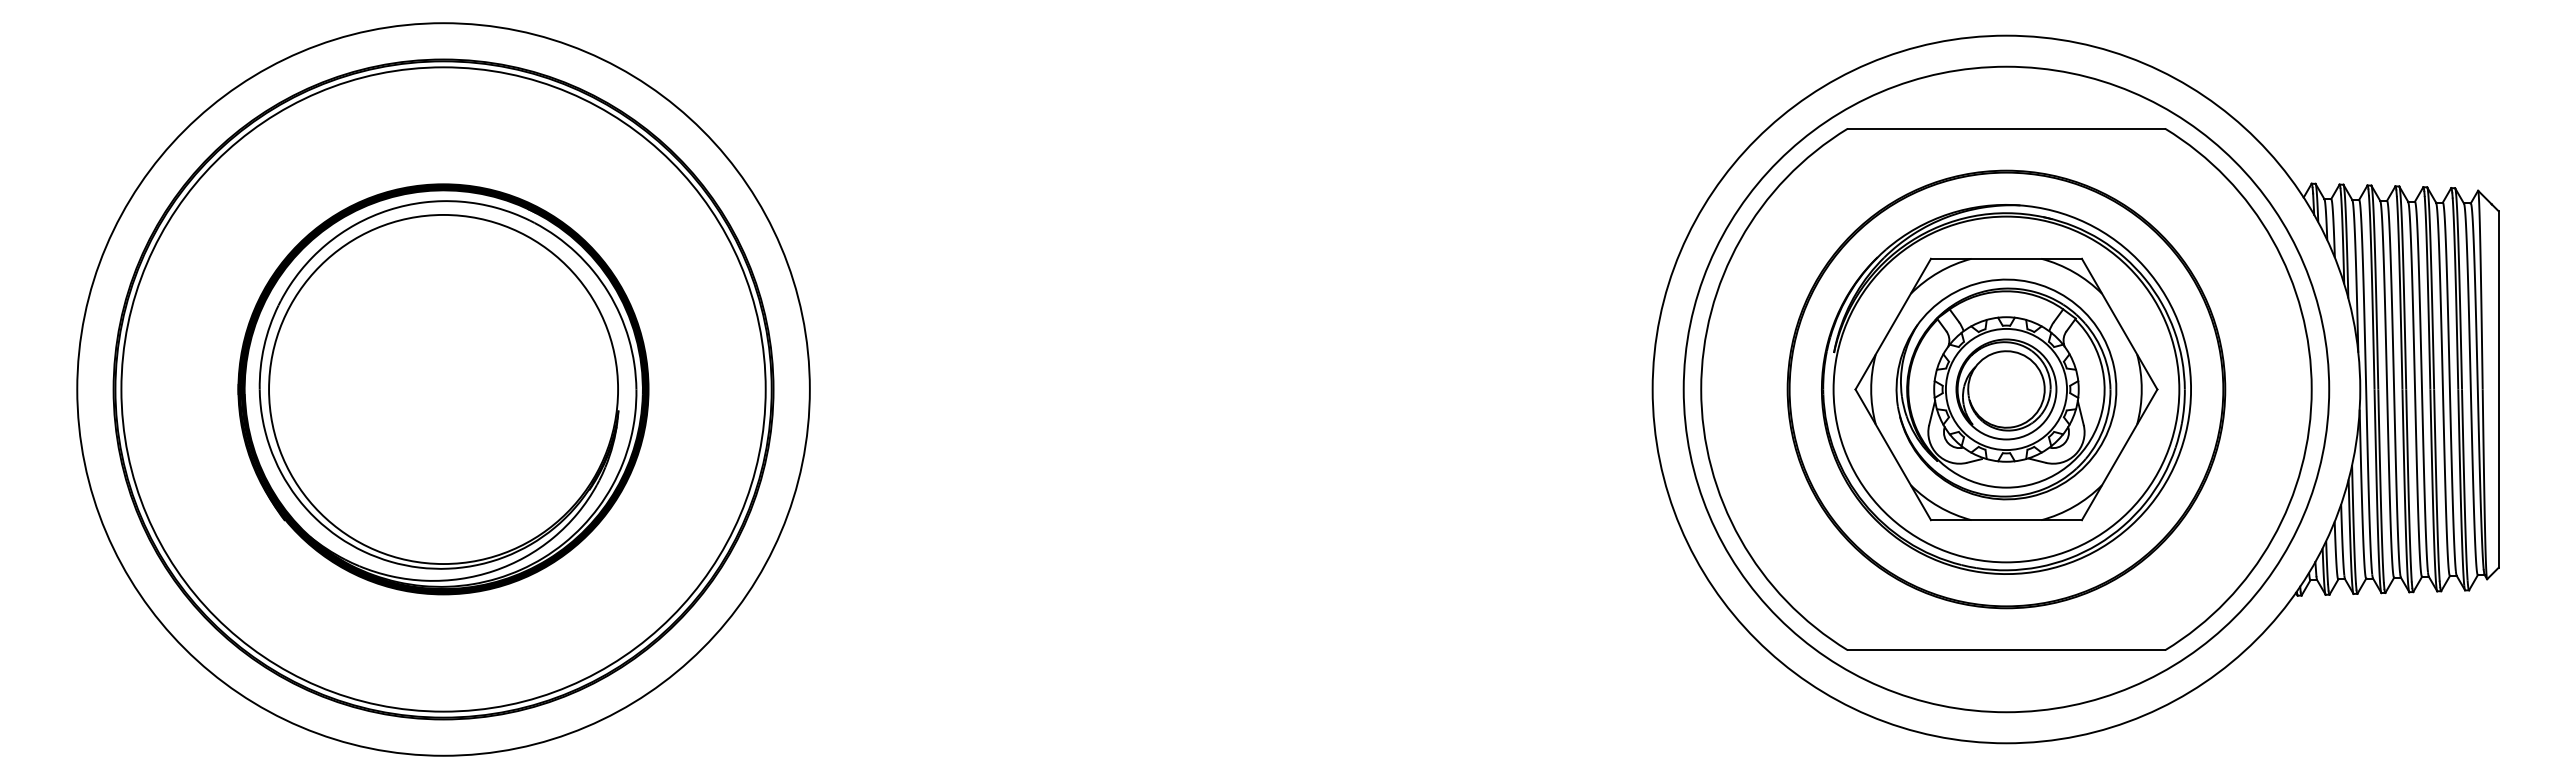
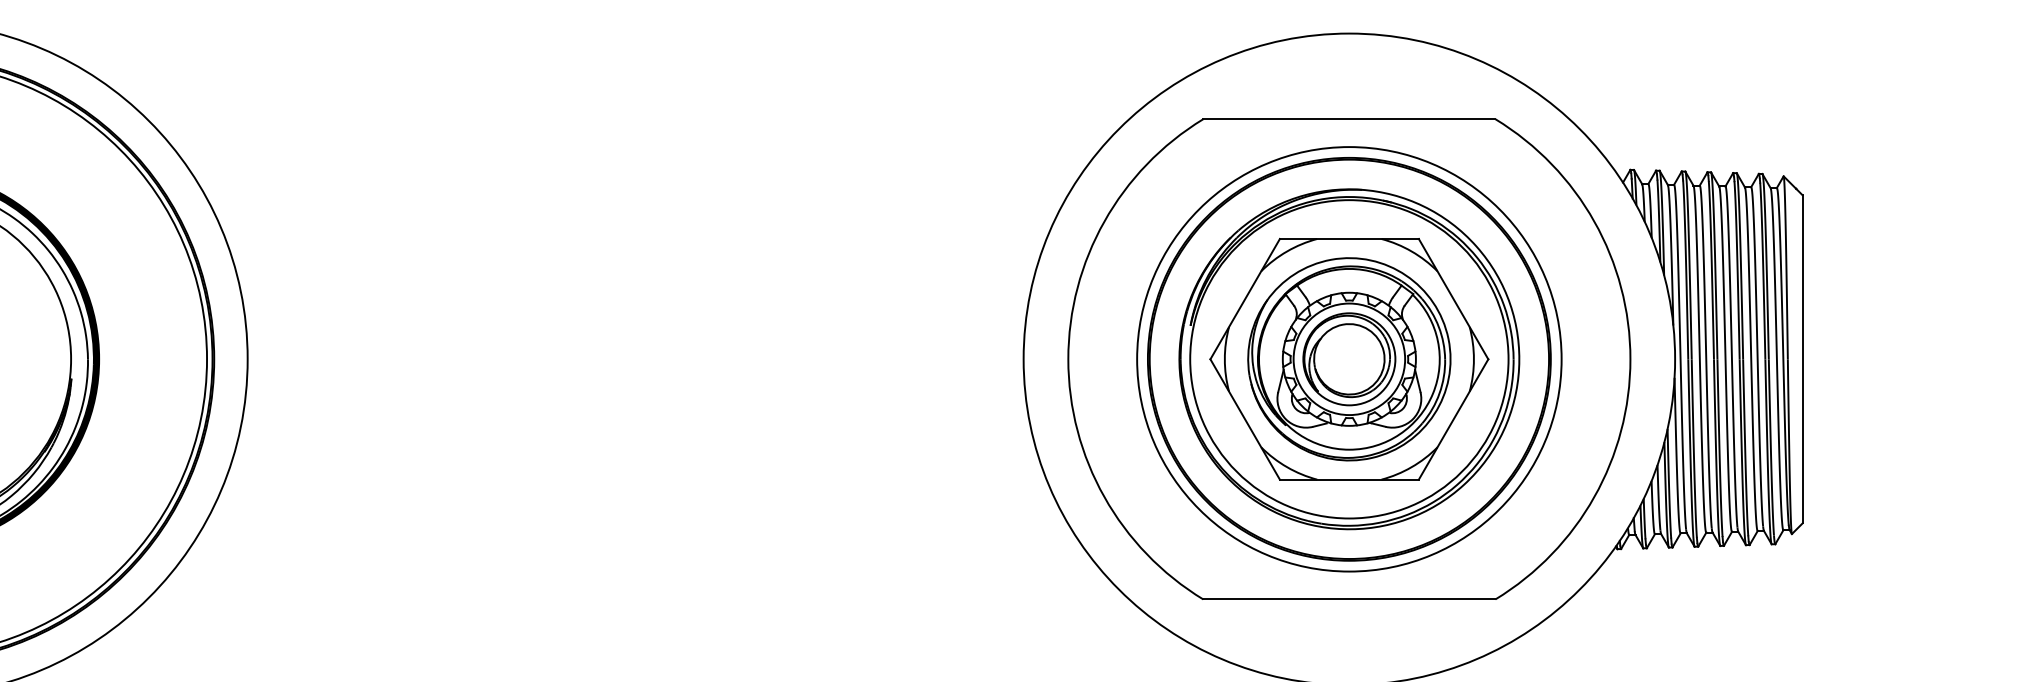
circle: (2005, 389) -> (1348, 359), size x0.71

